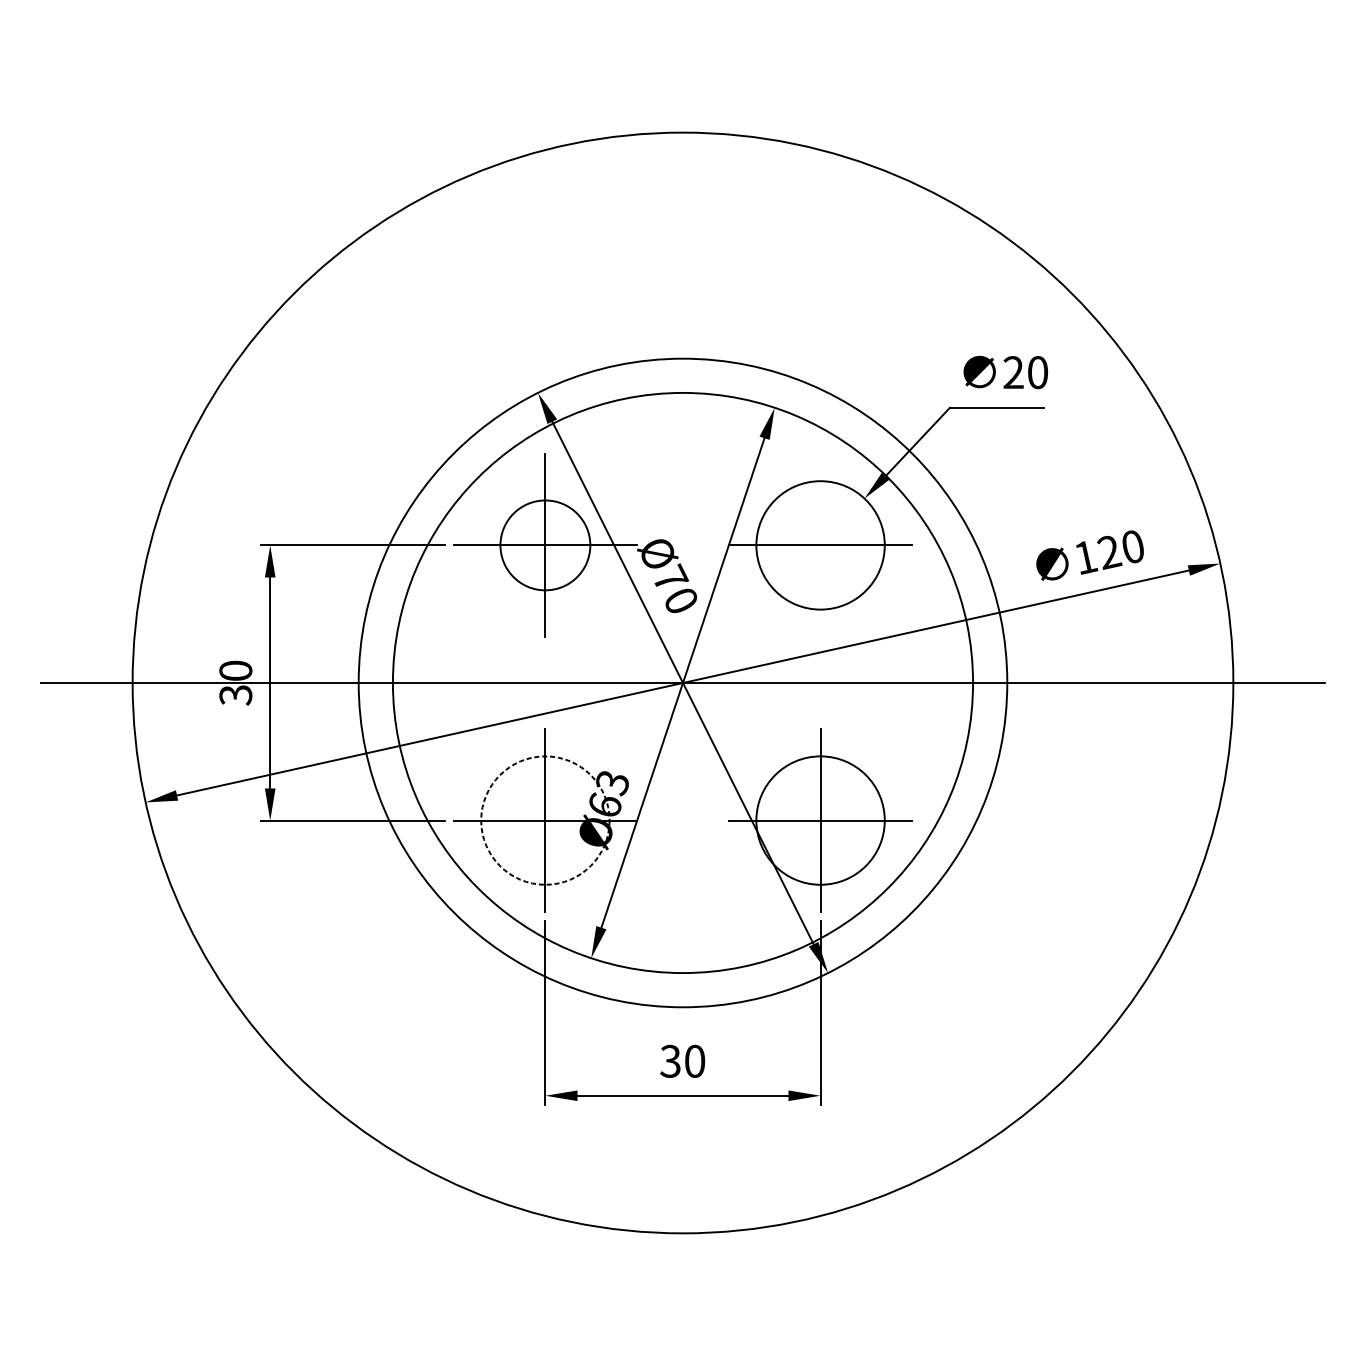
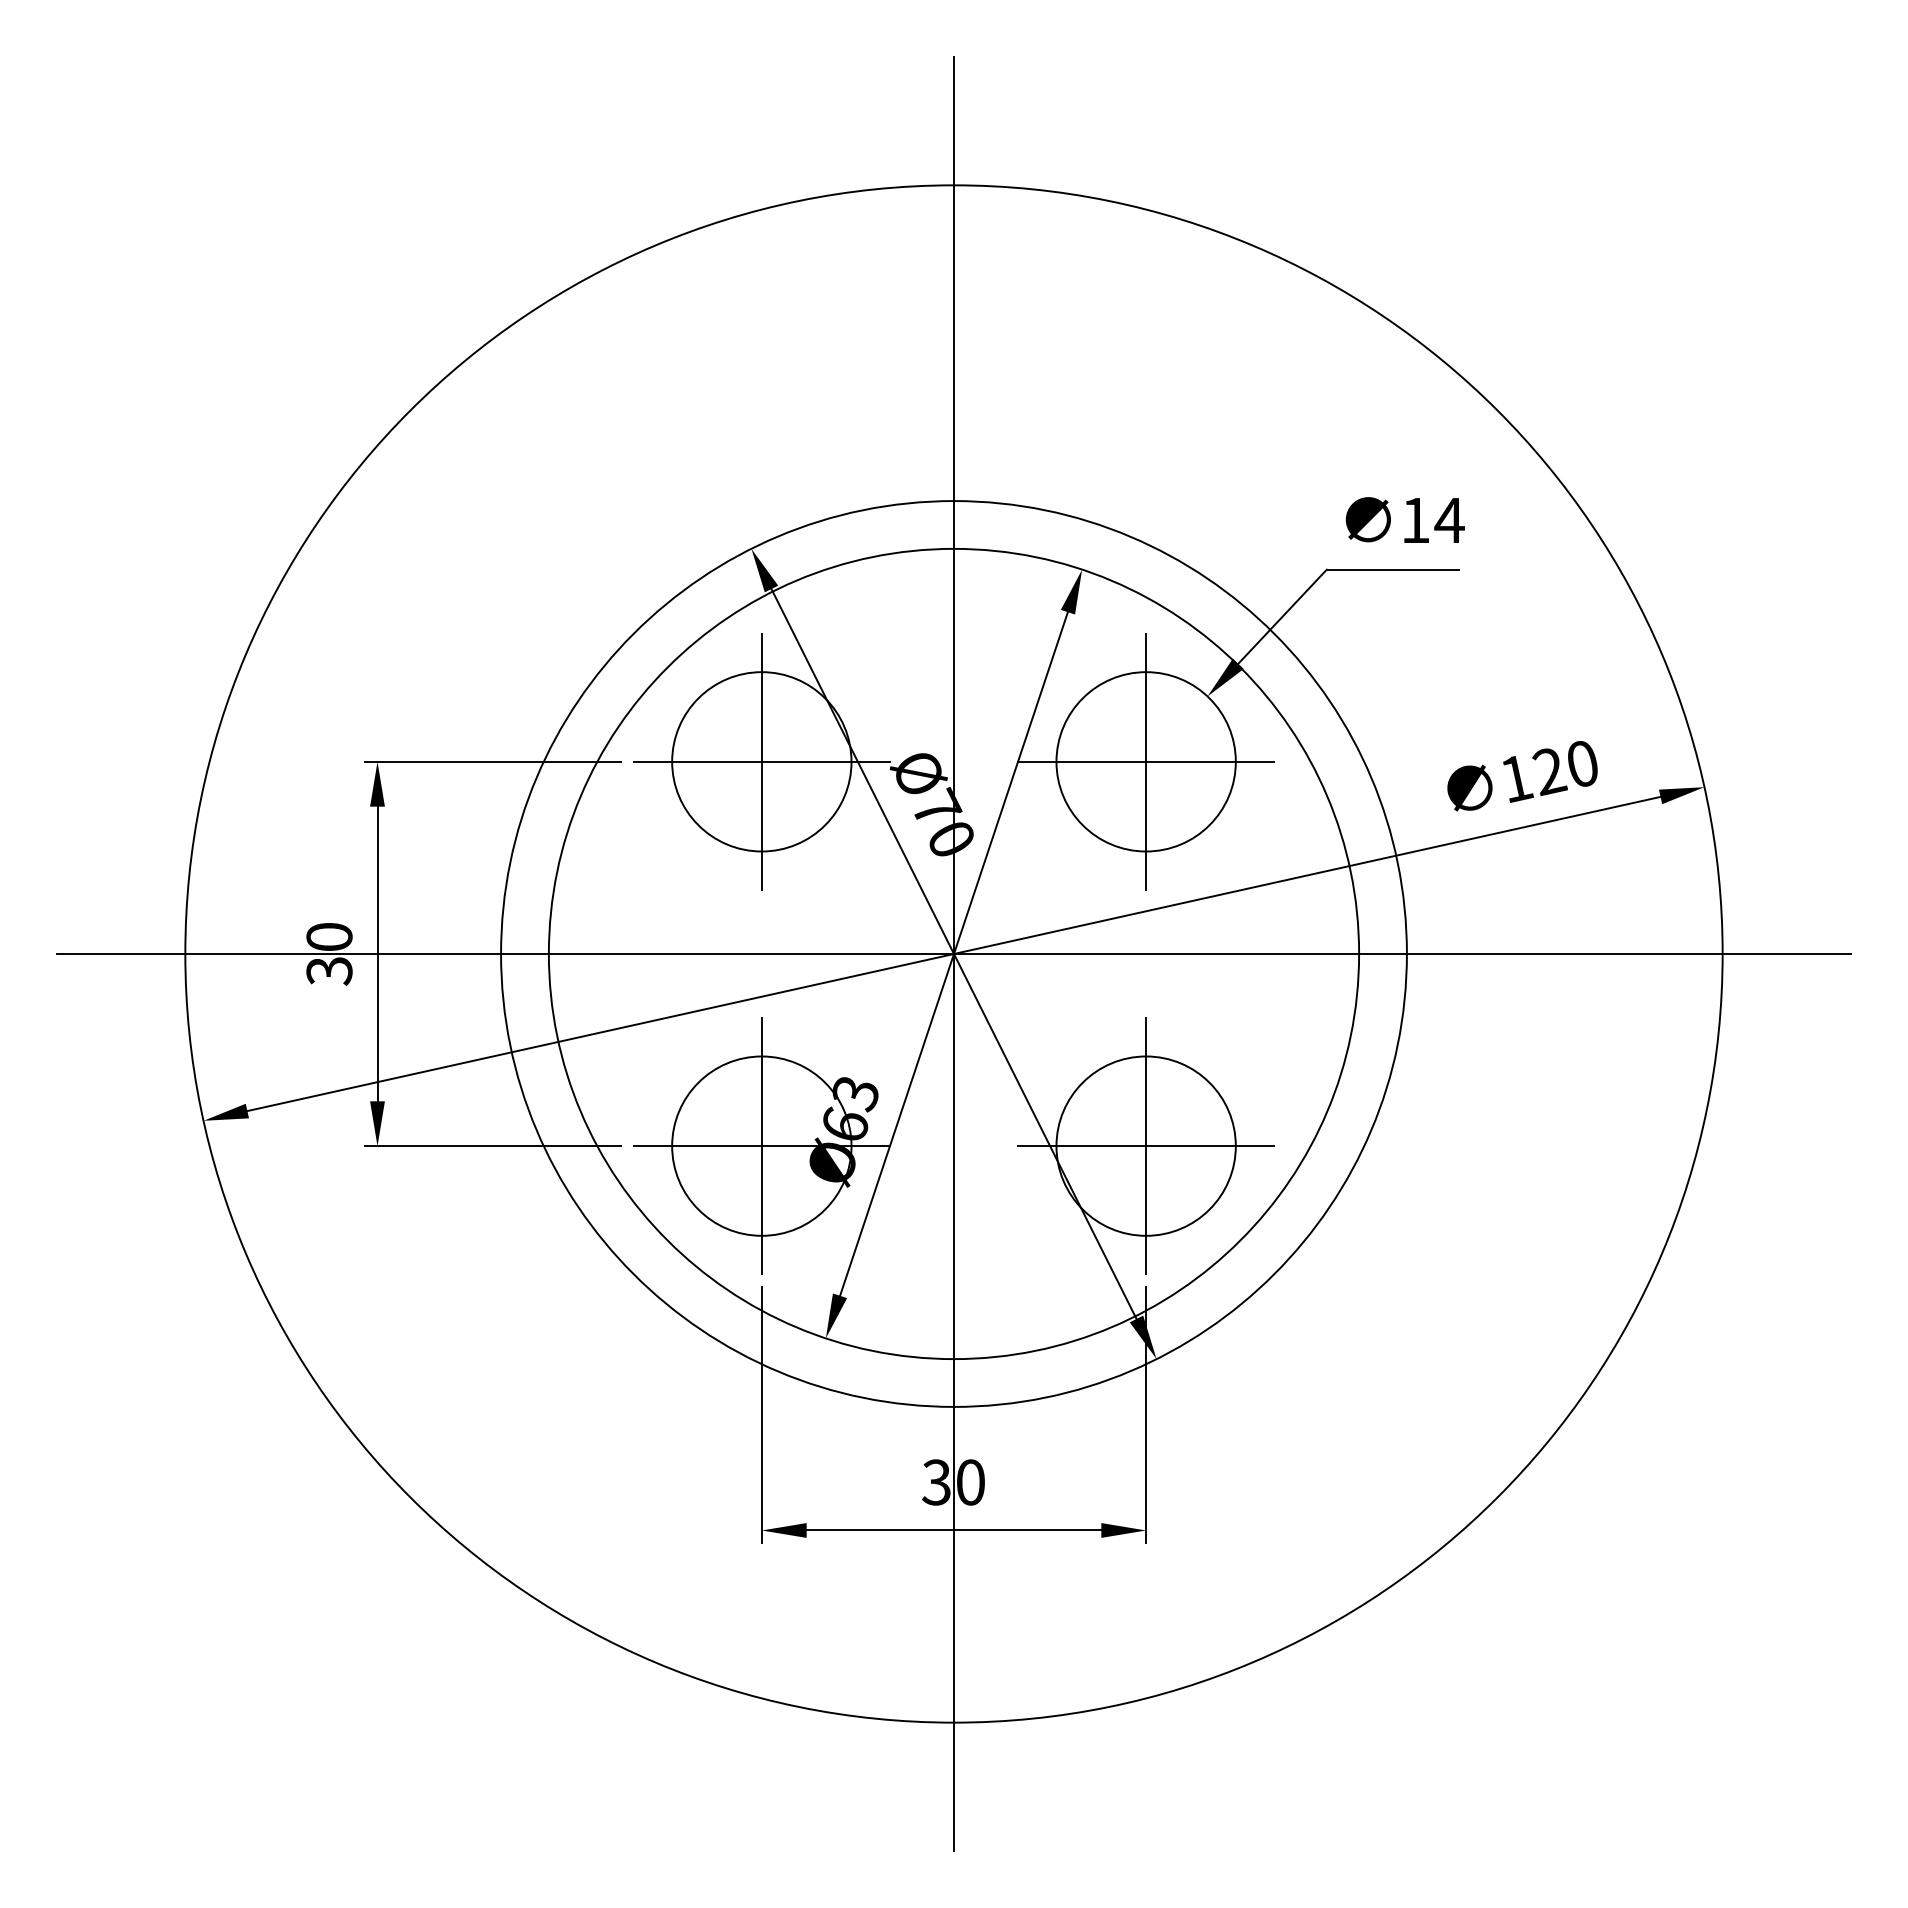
text: (1025, 372) -> (1432, 520), 20 -> 14
circle: (545, 545) -> (761, 761), size x1.43
line: (820, 545) -> (1146, 761), added
line: (683, 682) -> (954, 953), added
circle: (545, 820) -> (761, 1145), dashed -> solid

